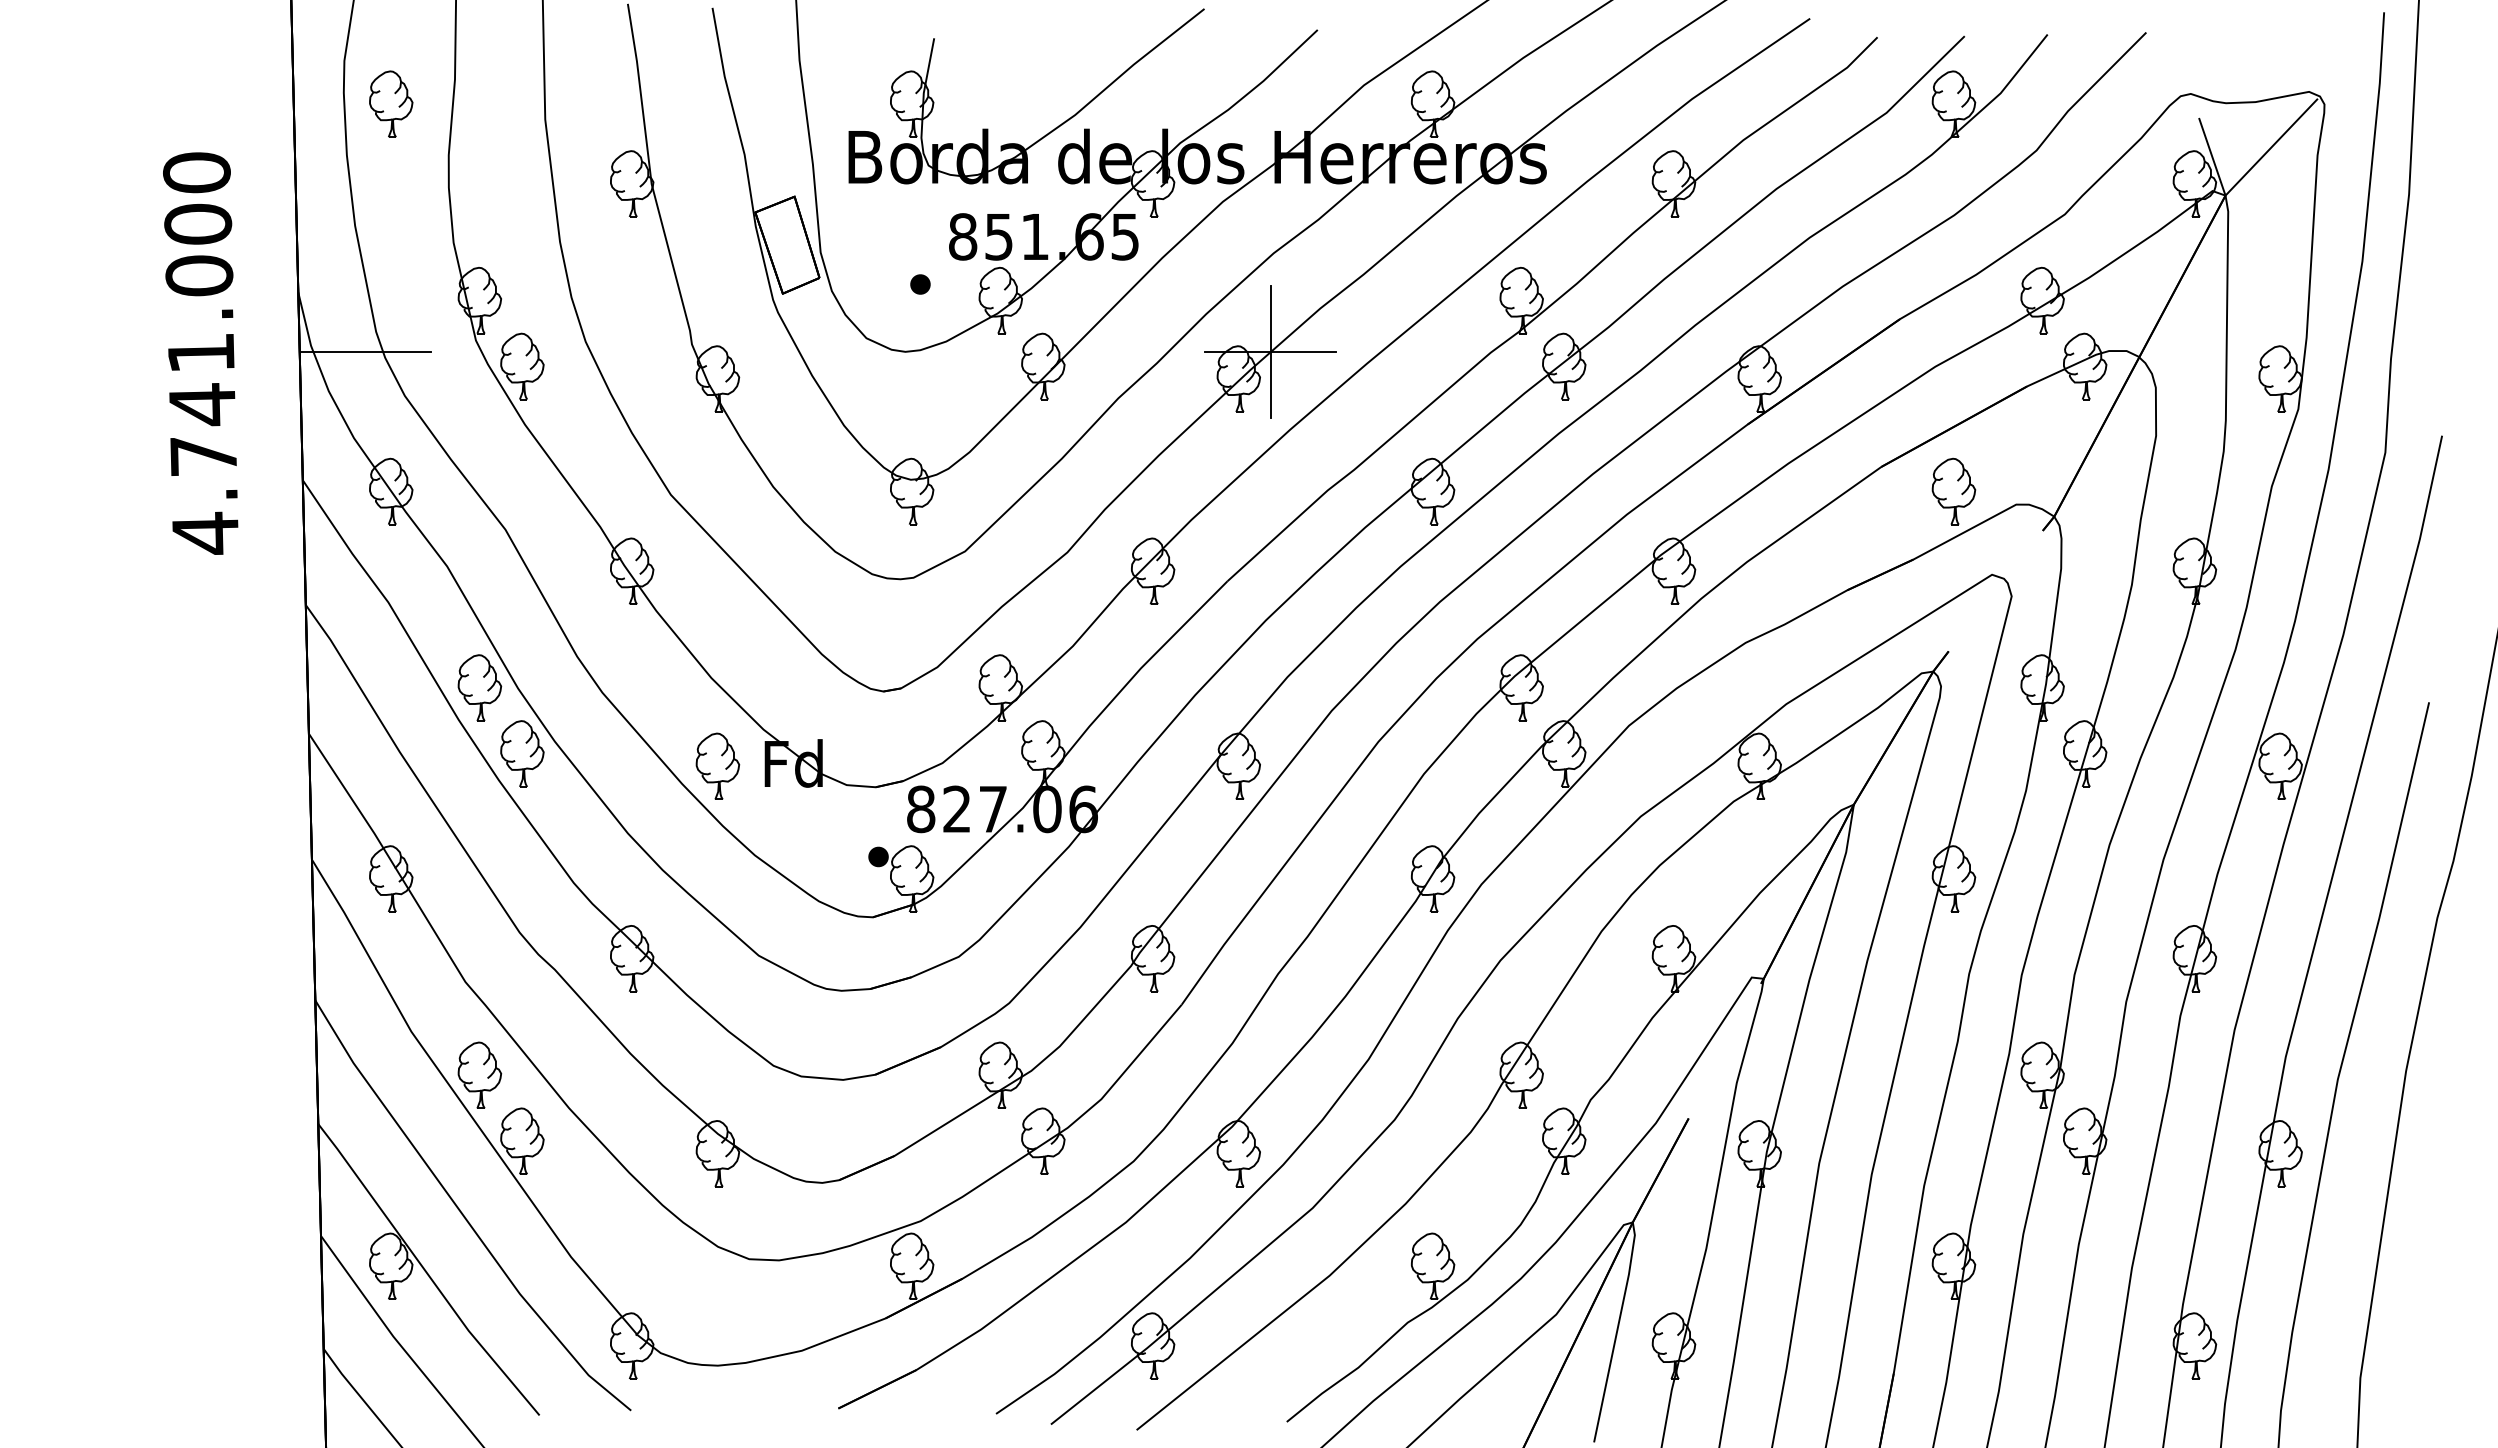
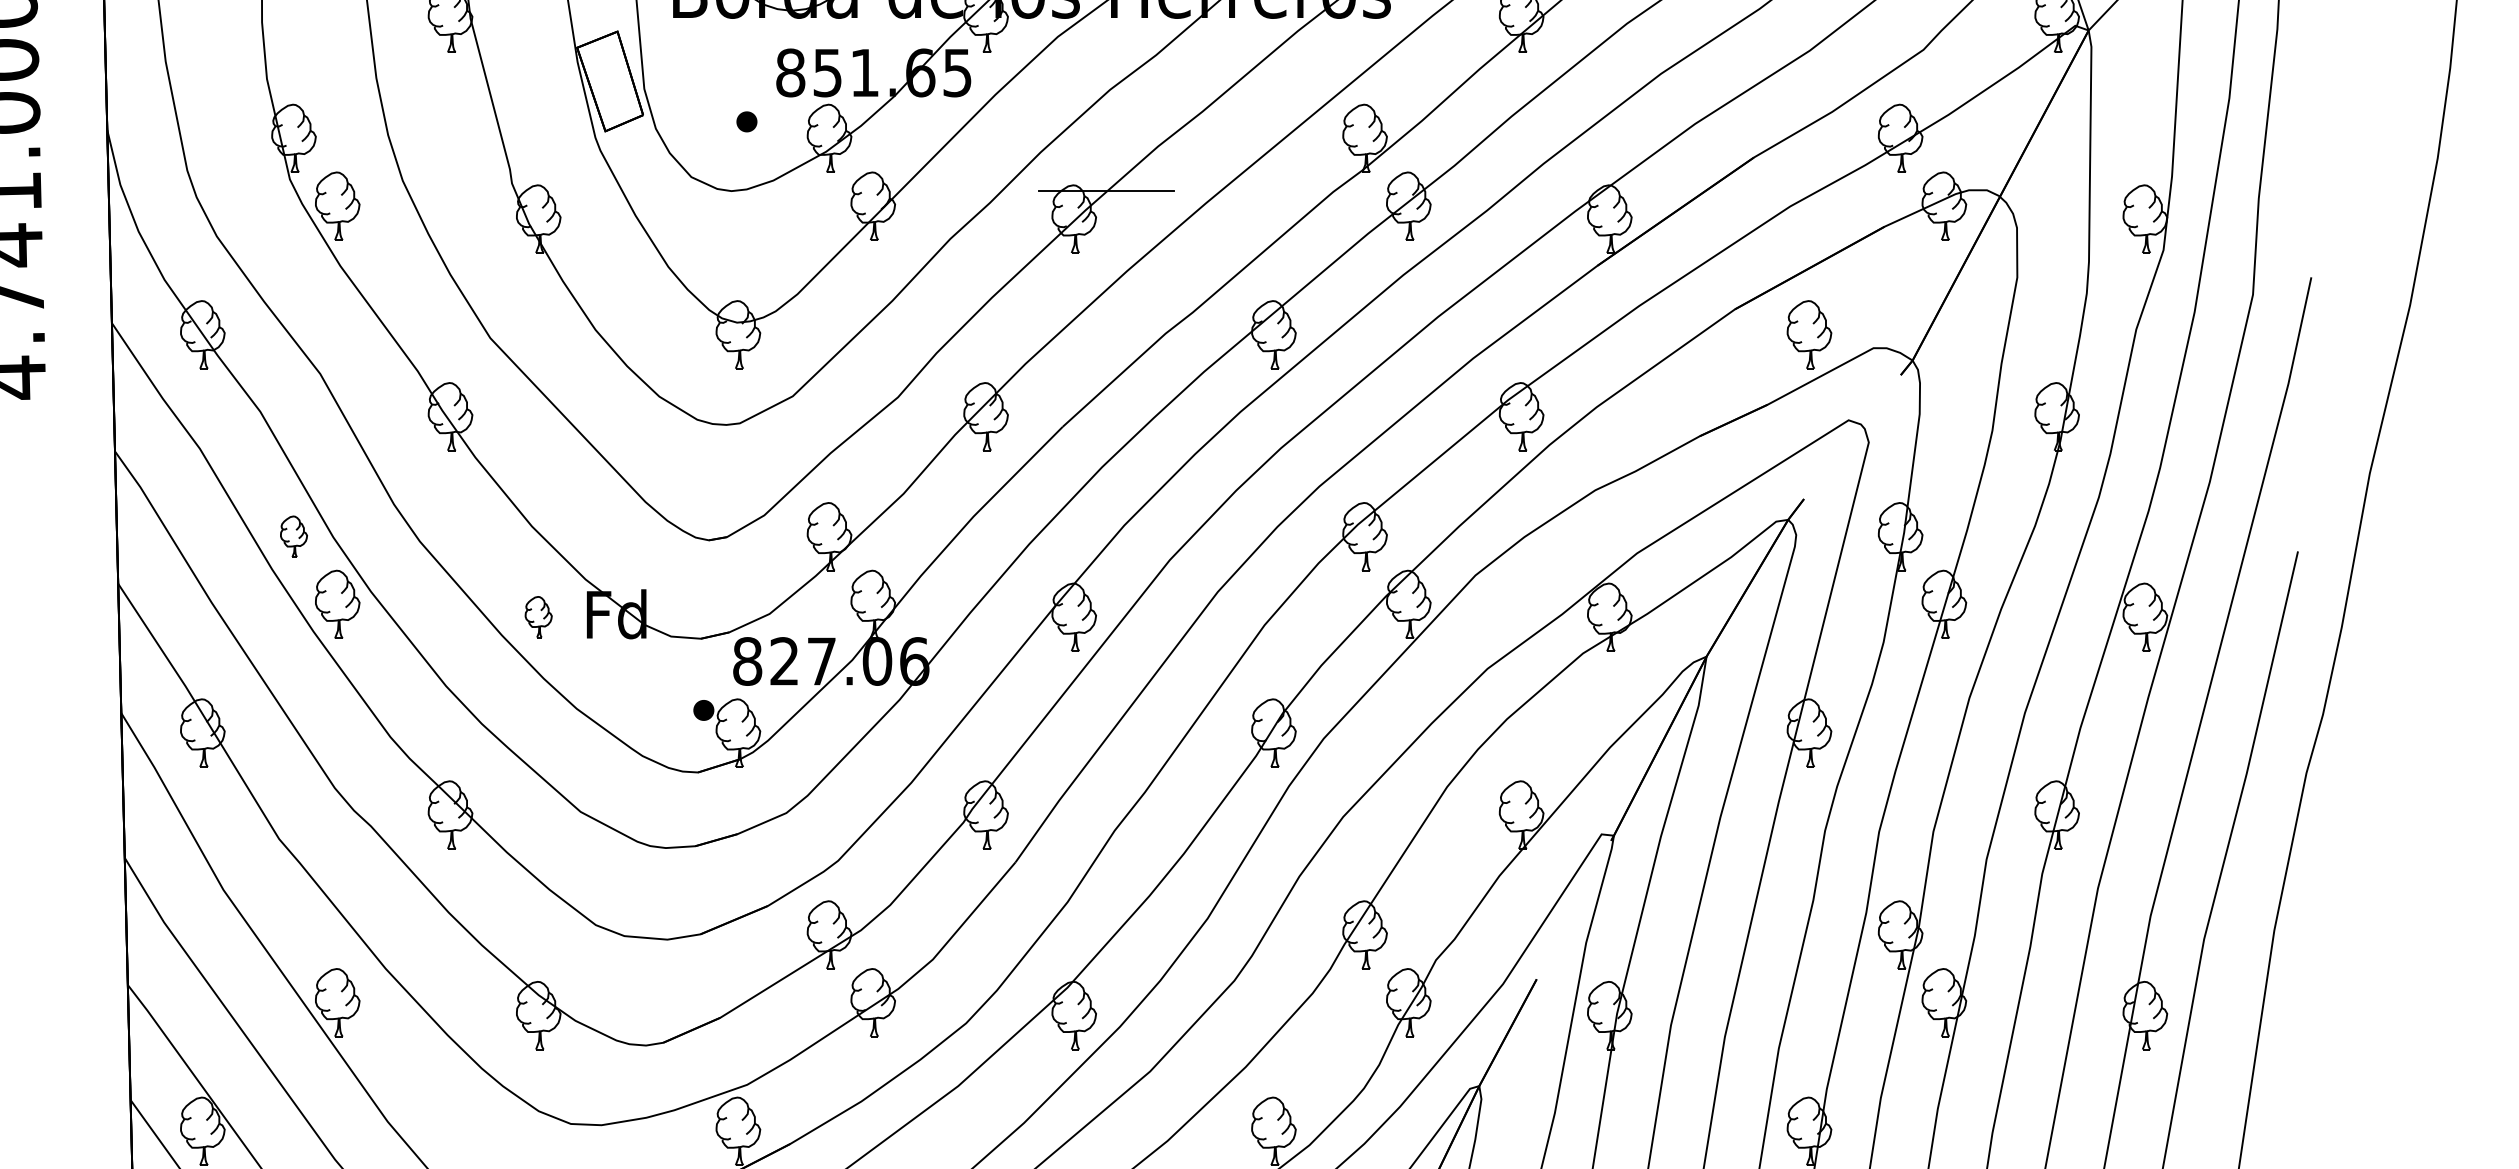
line: (365, 351) -> (176, 190), removed
line: (1270, 351) -> (1106, 190), removed
part: (479, 687) -> (293, 536), size x0.6
part: (717, 765) -> (538, 616), size x0.6
part: (479, 1074) -> (293, 934), removed

